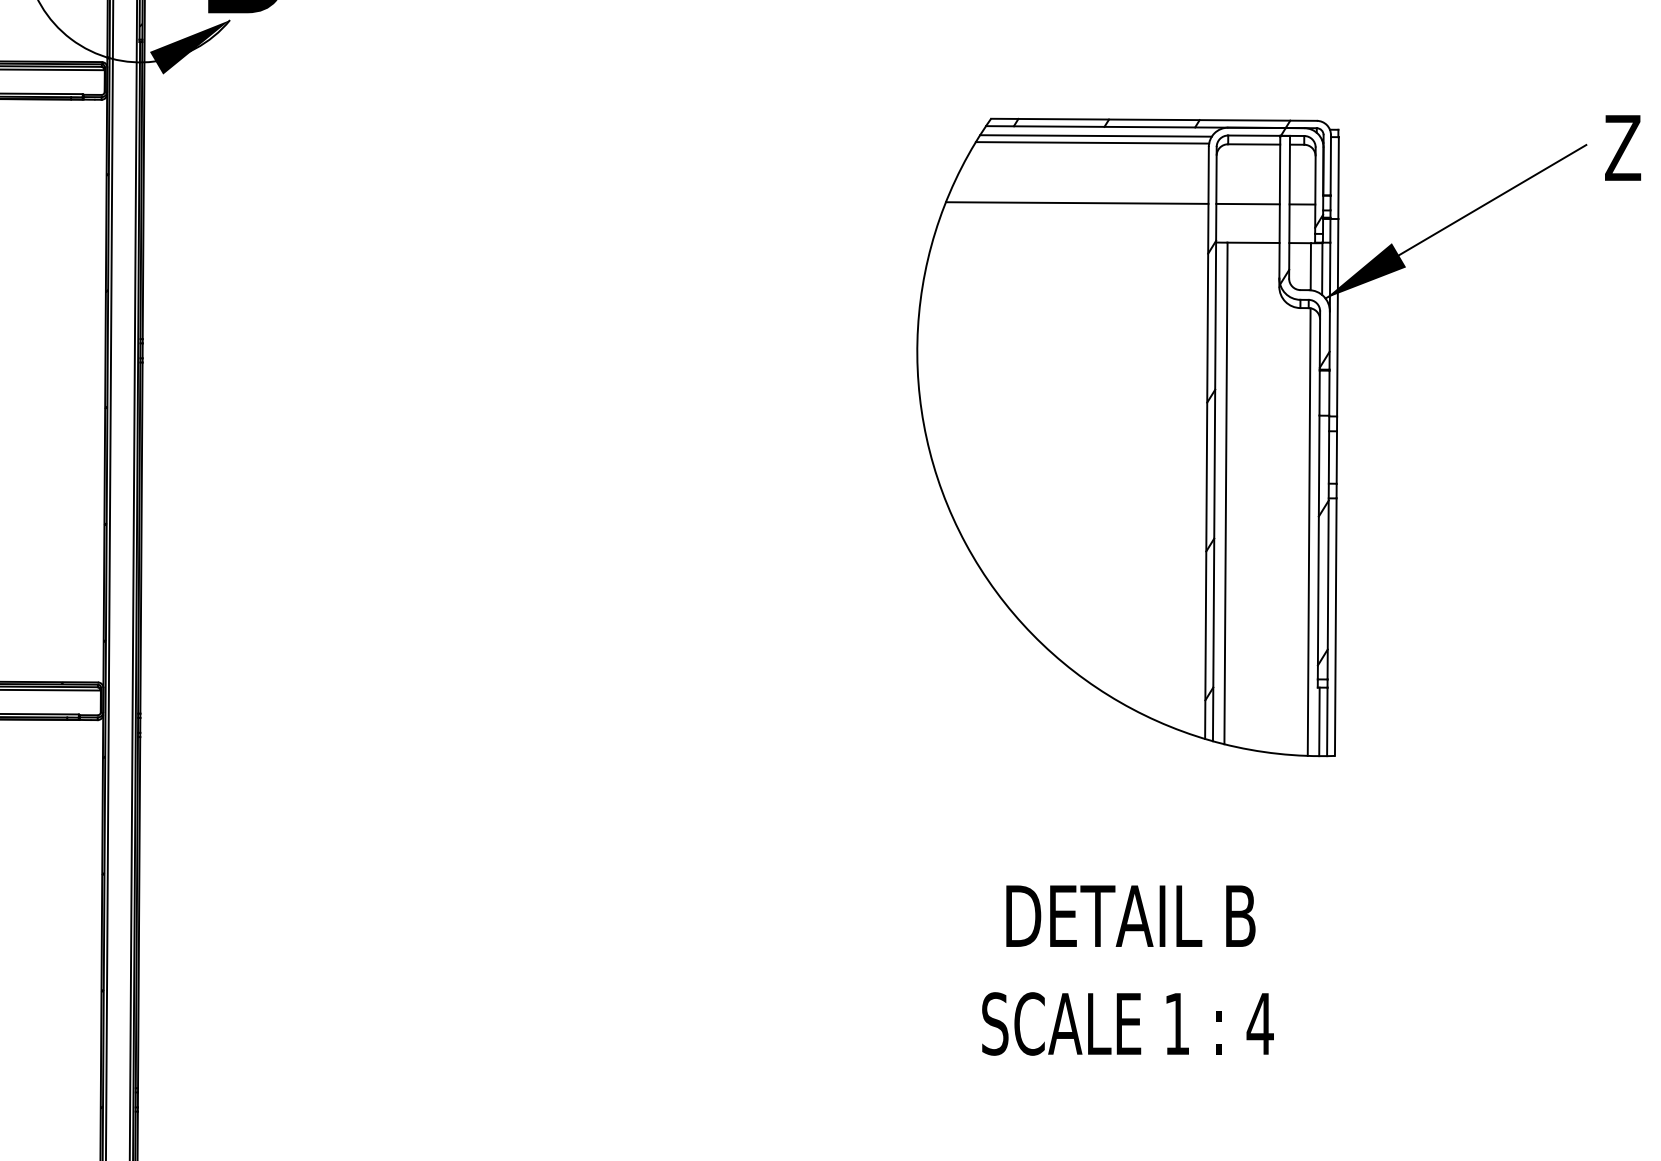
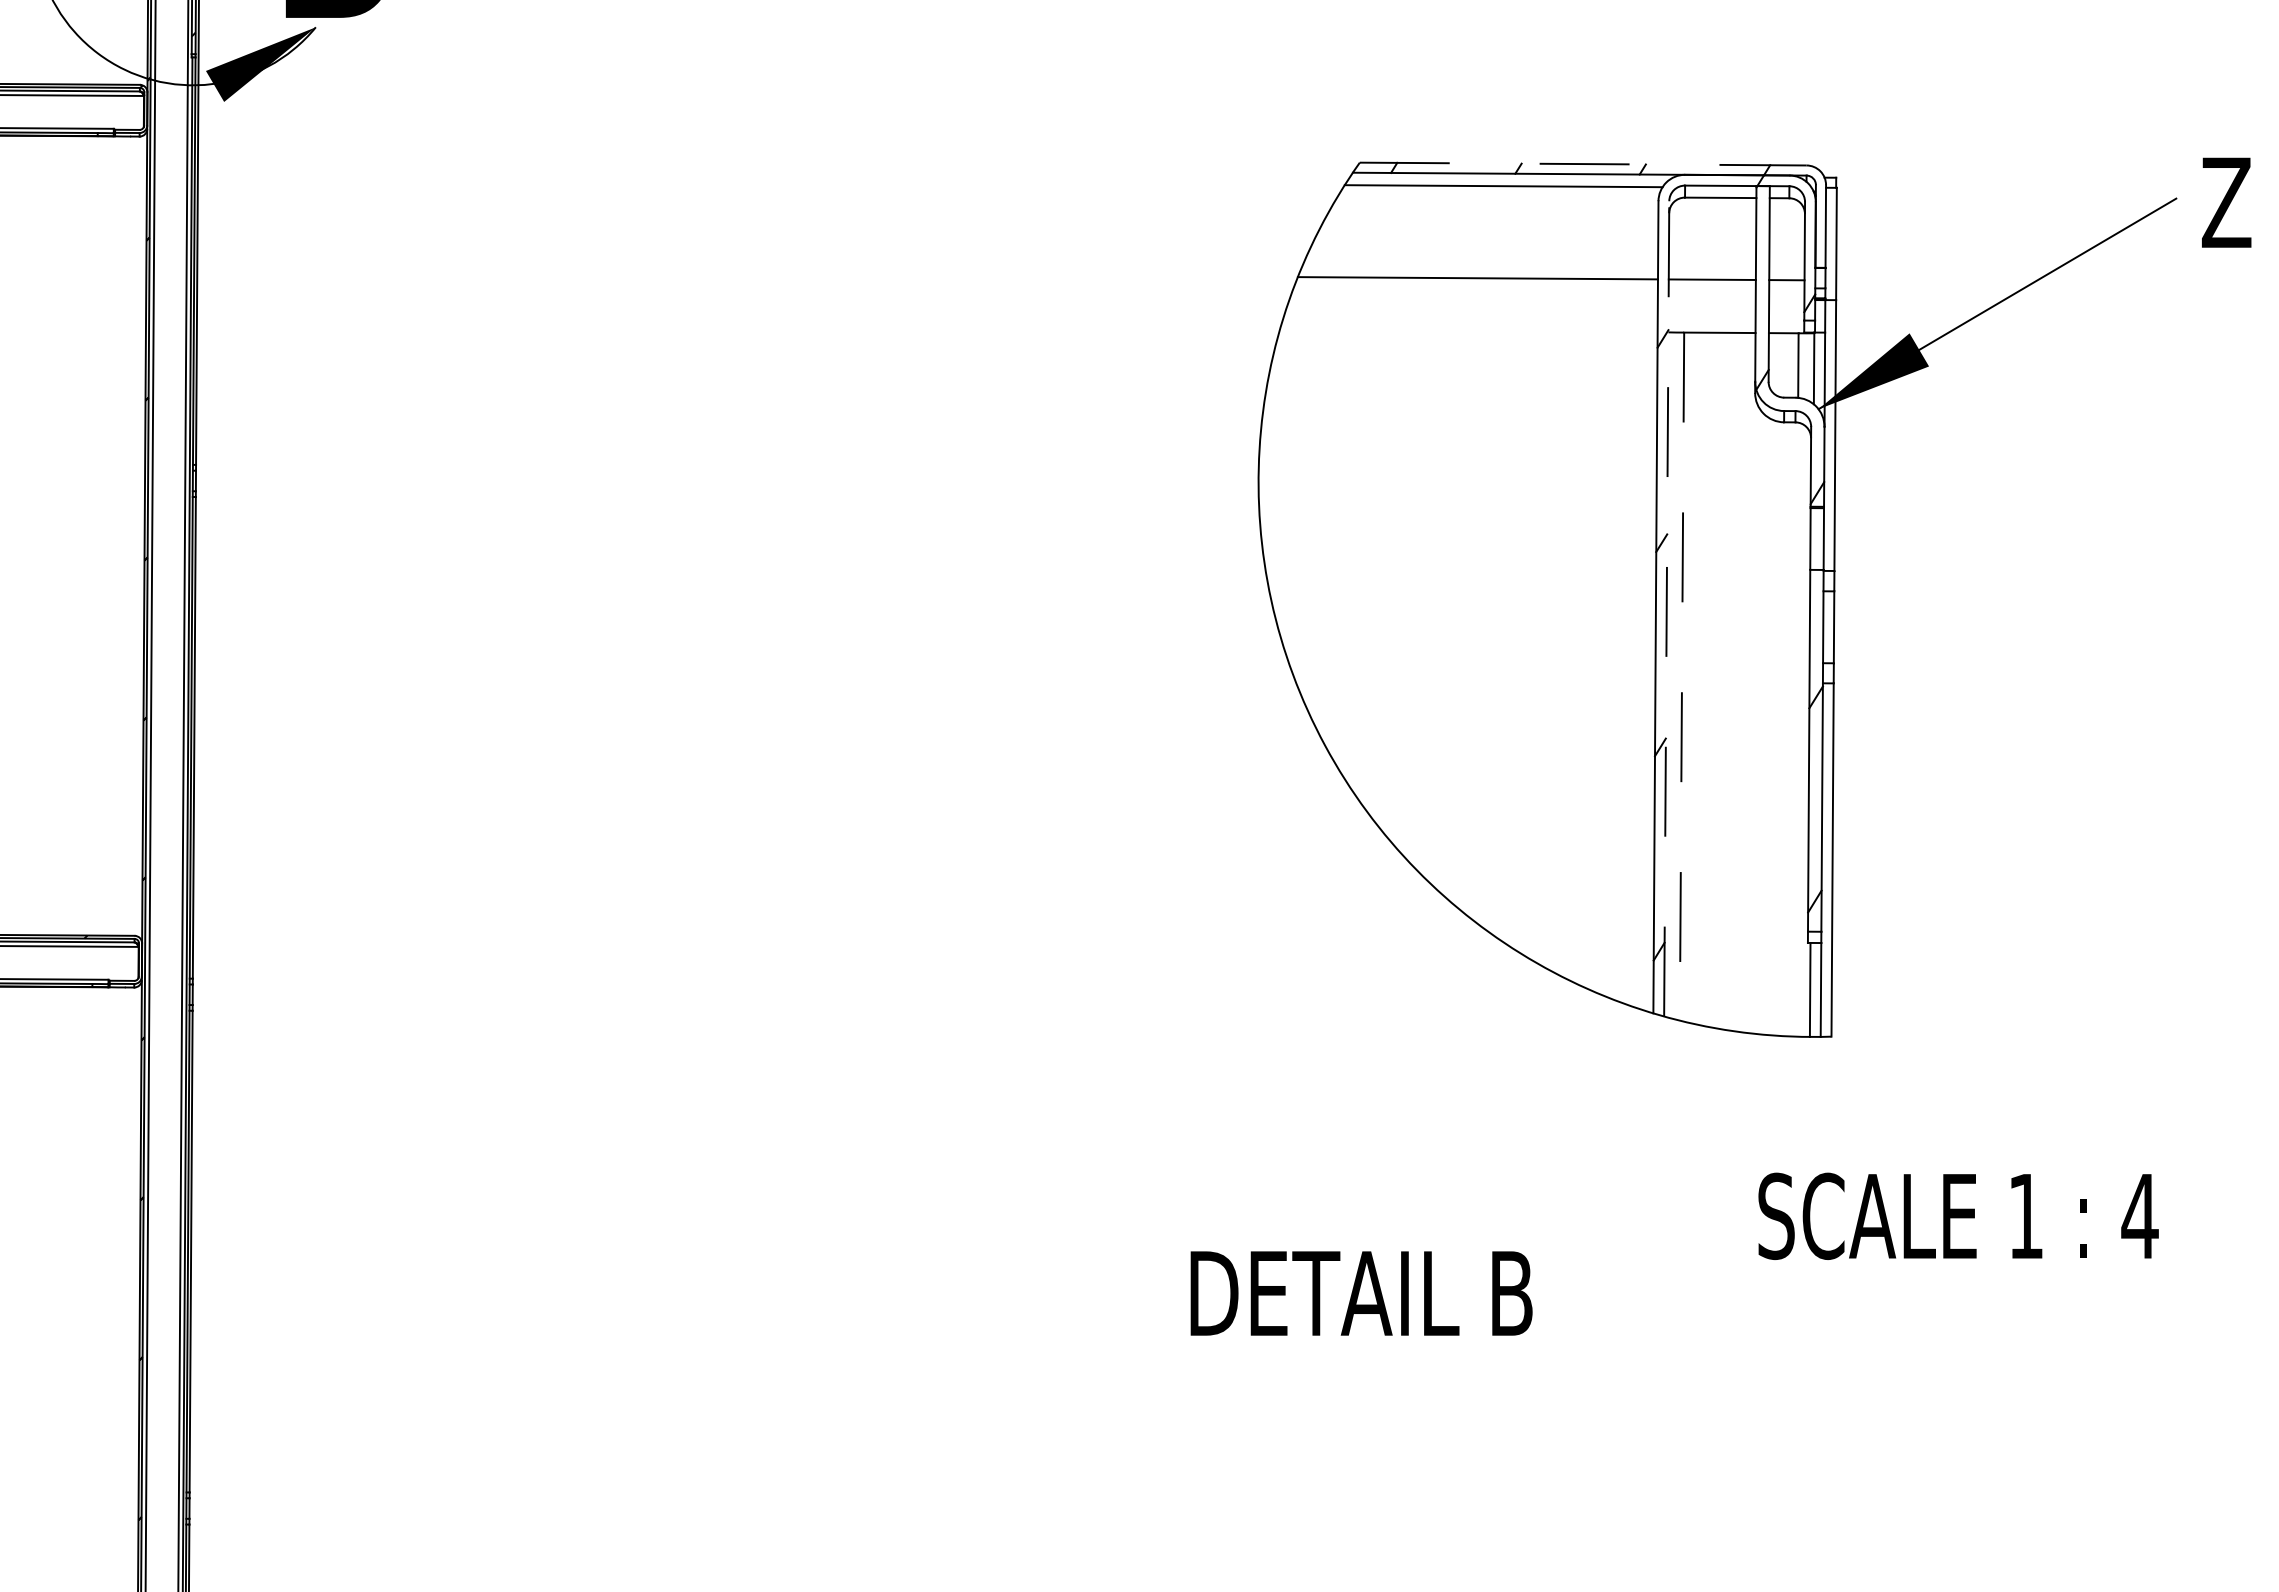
line: (1154, 120) -> (1583, 164), solid -> dashed
line: (1092, 142) -> (1498, 195), removed
line: (1214, 443) -> (1666, 608), solid -> dashed
line: (1226, 494) -> (1682, 677), solid -> dashed
line: (1309, 532) -> (1796, 729), removed
text: (1130, 916) -> (1361, 1293), moved
text: (1127, 1023) -> (1958, 1215), moved

